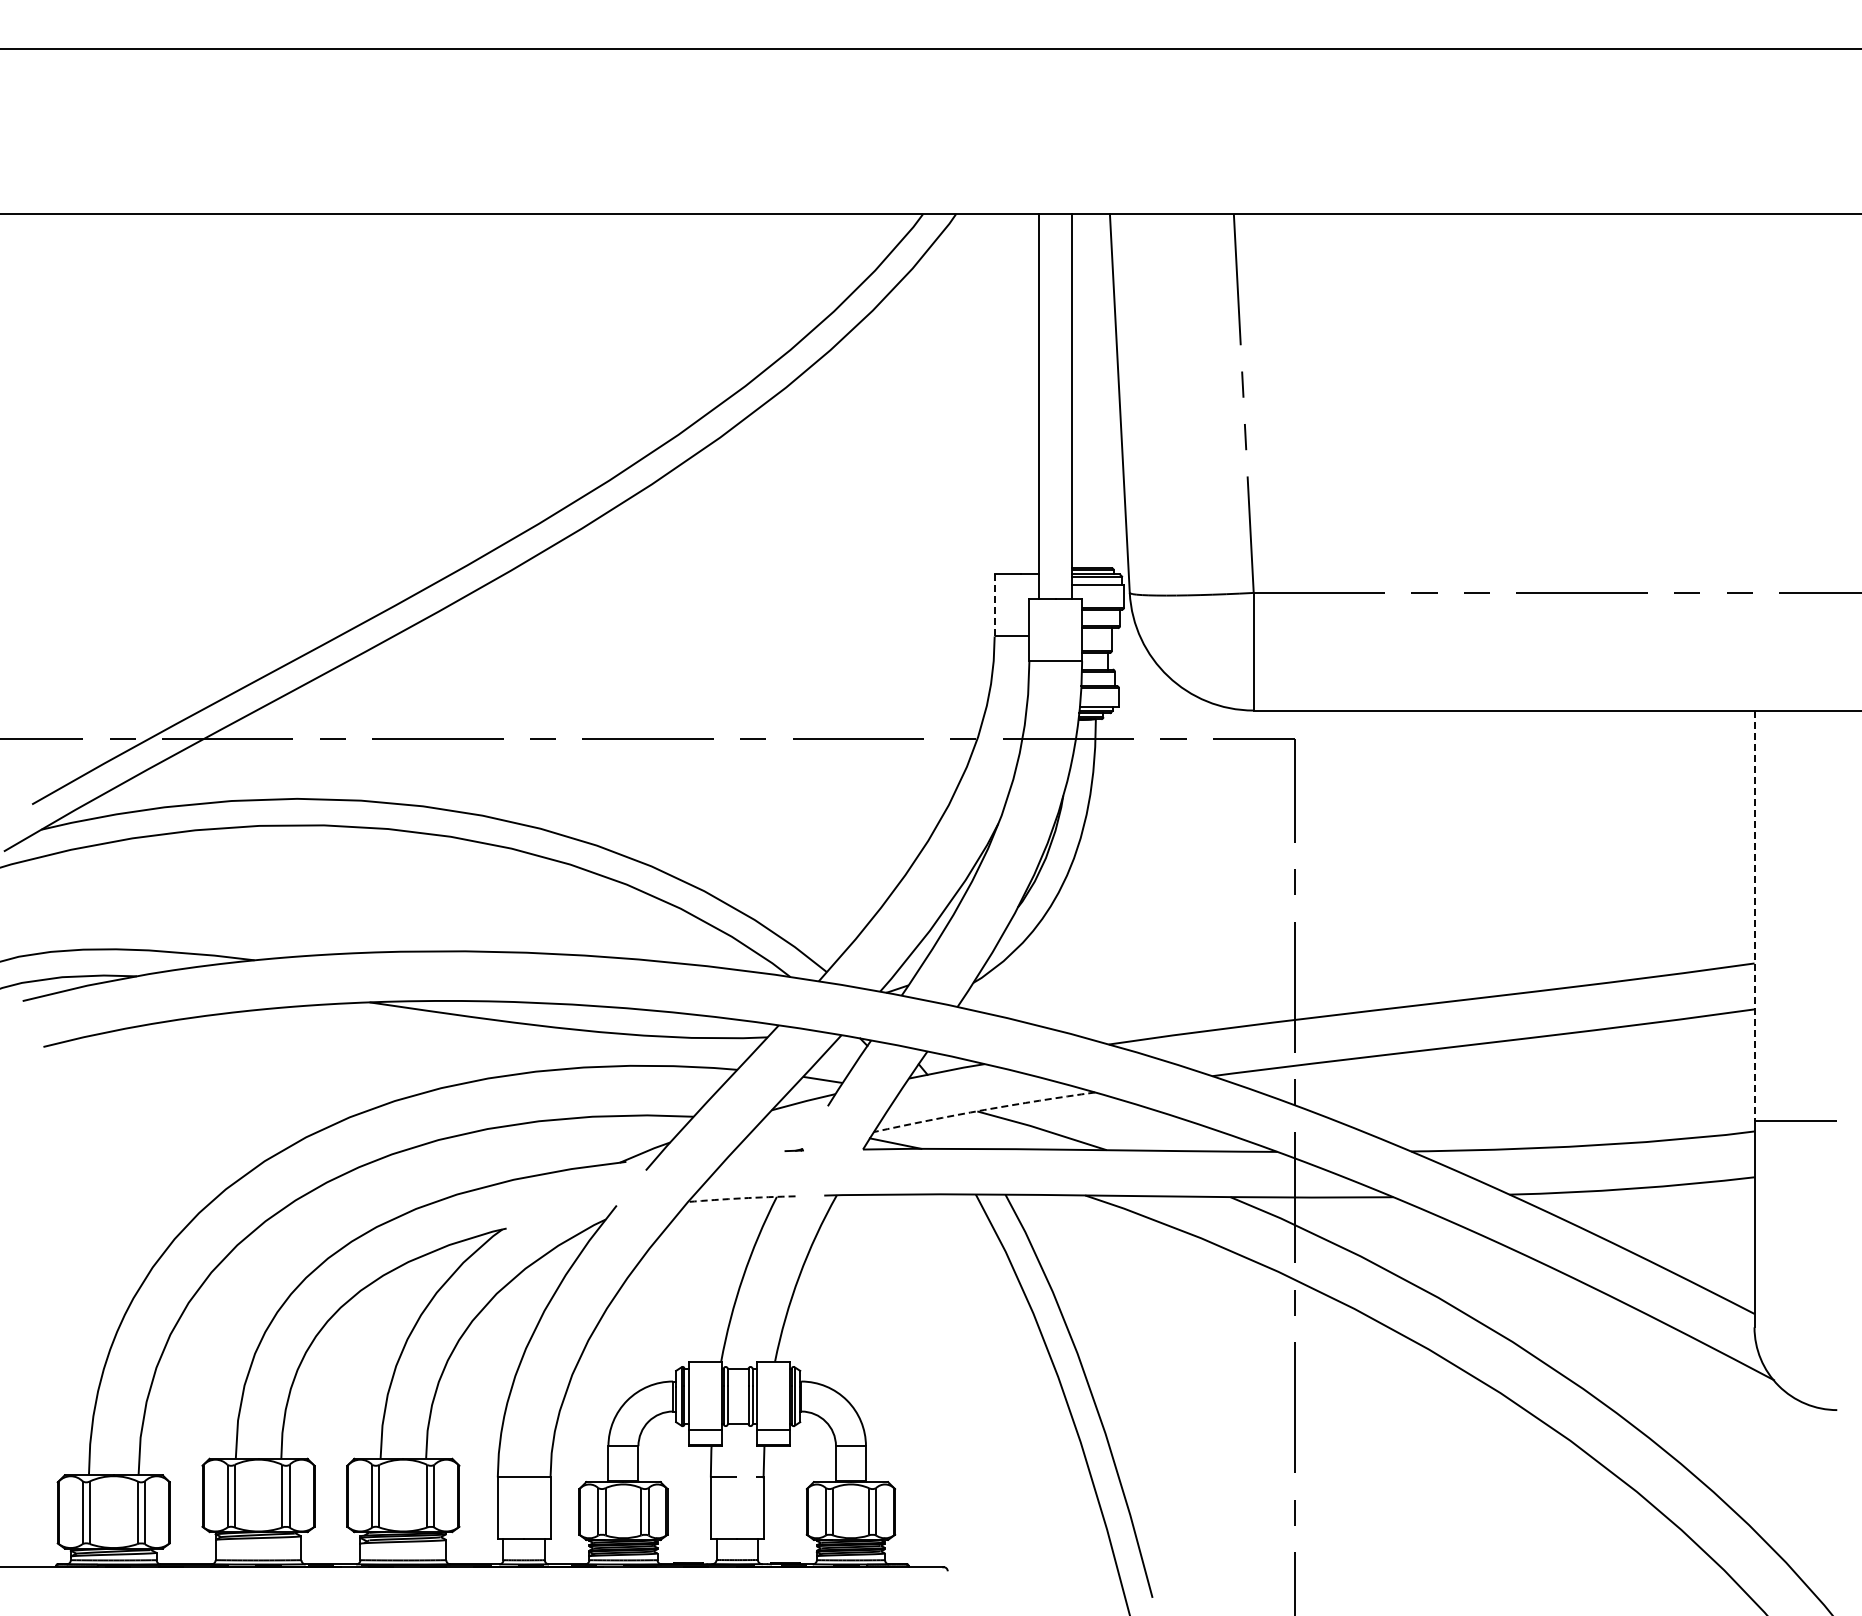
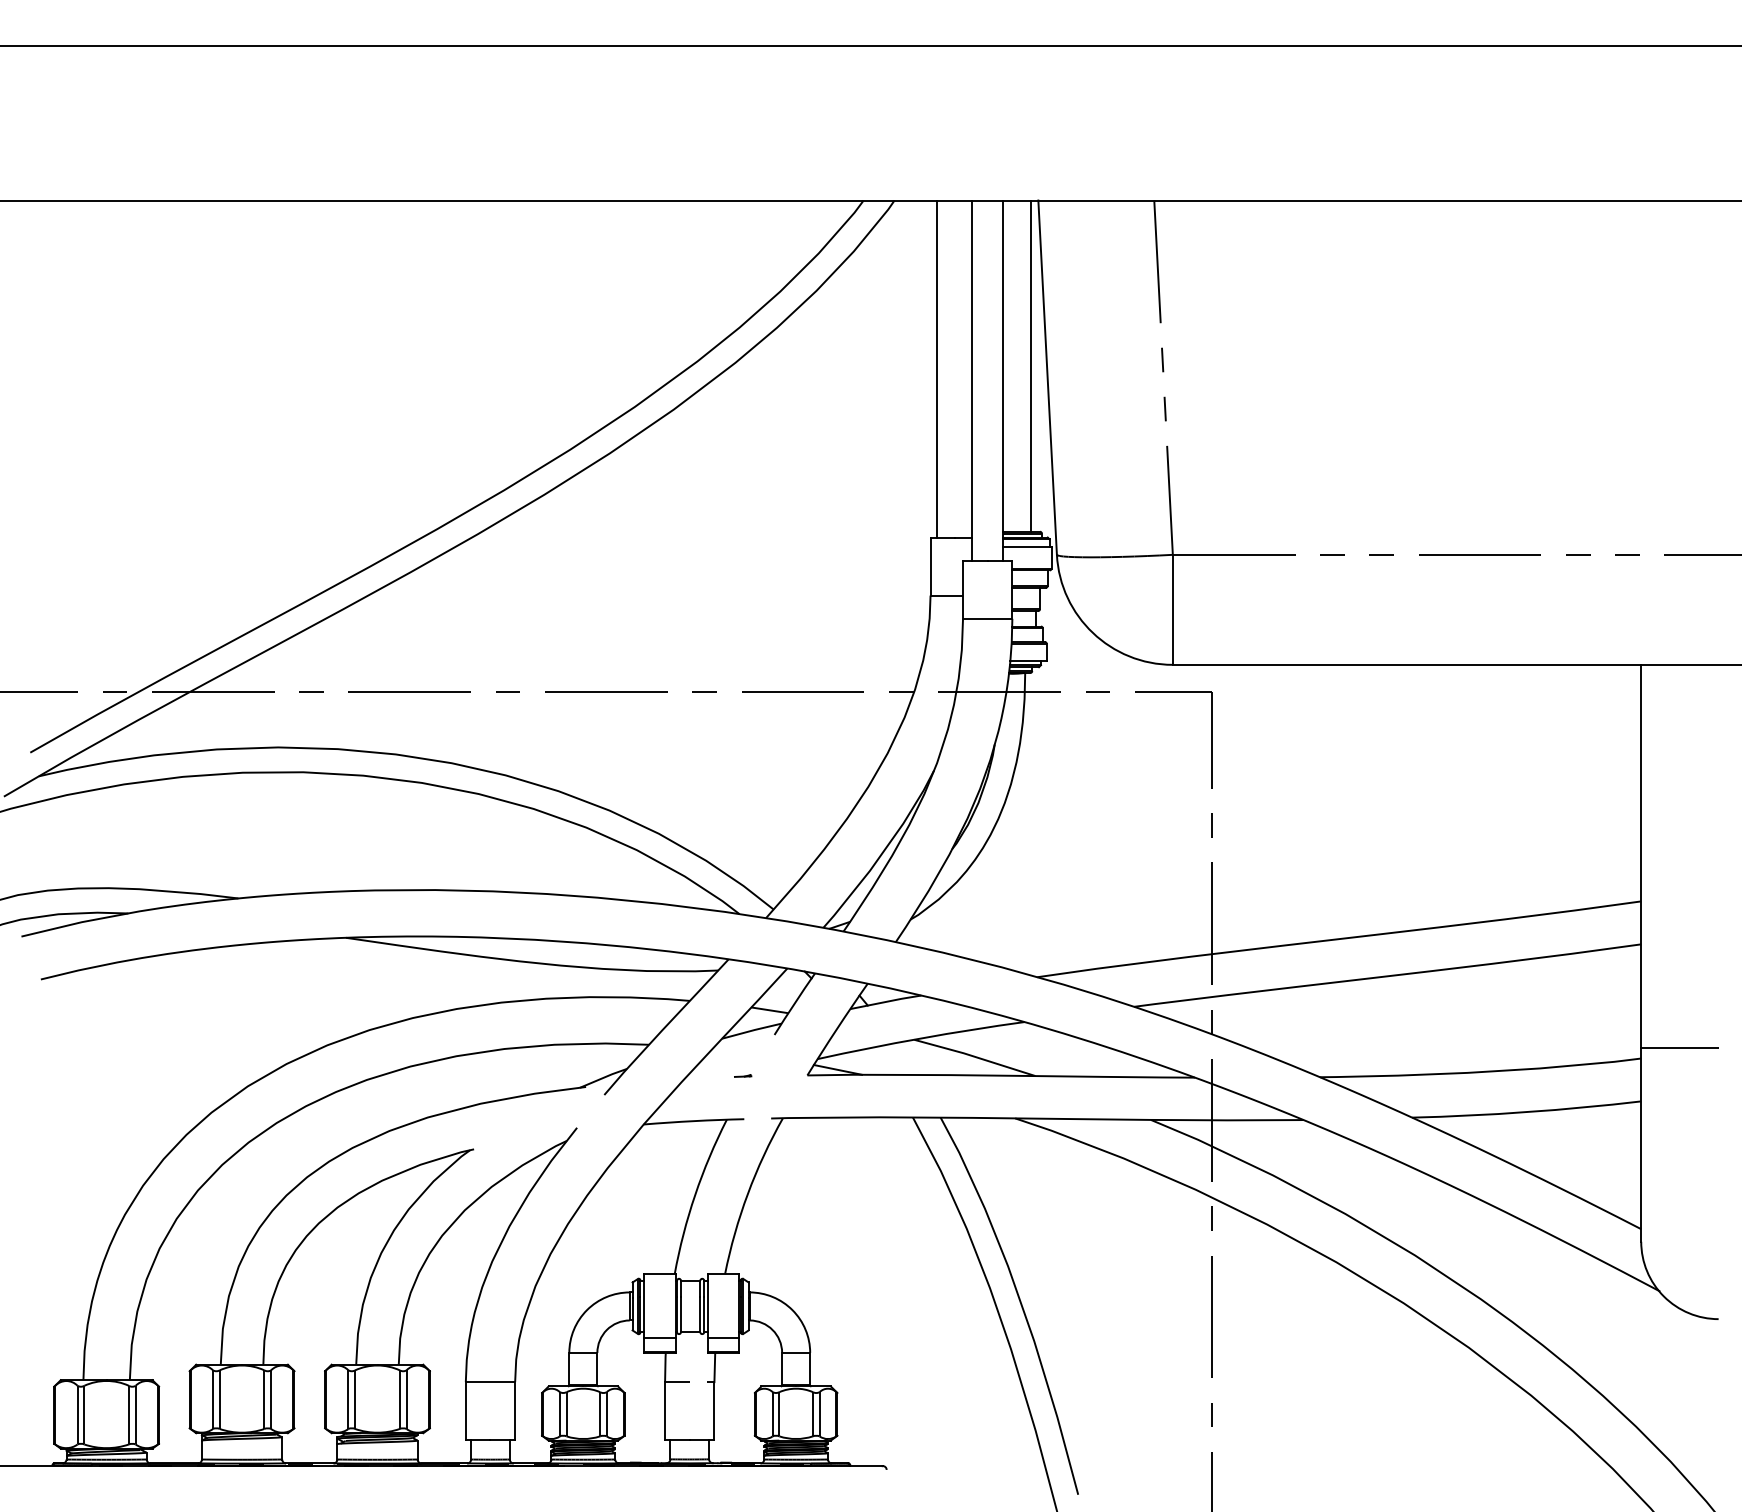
line: (1102, 391) -> (1031, 366), added
line: (1001, 394) -> (936, 369), added
line: (994, 605) -> (930, 566), dashed -> solid
line: (1754, 915) -> (1641, 856), dashed -> solid
arc: (984, 1110) -> (921, 1038), dashed -> solid
arc: (741, 1198) -> (693, 1121), dashed -> solid

